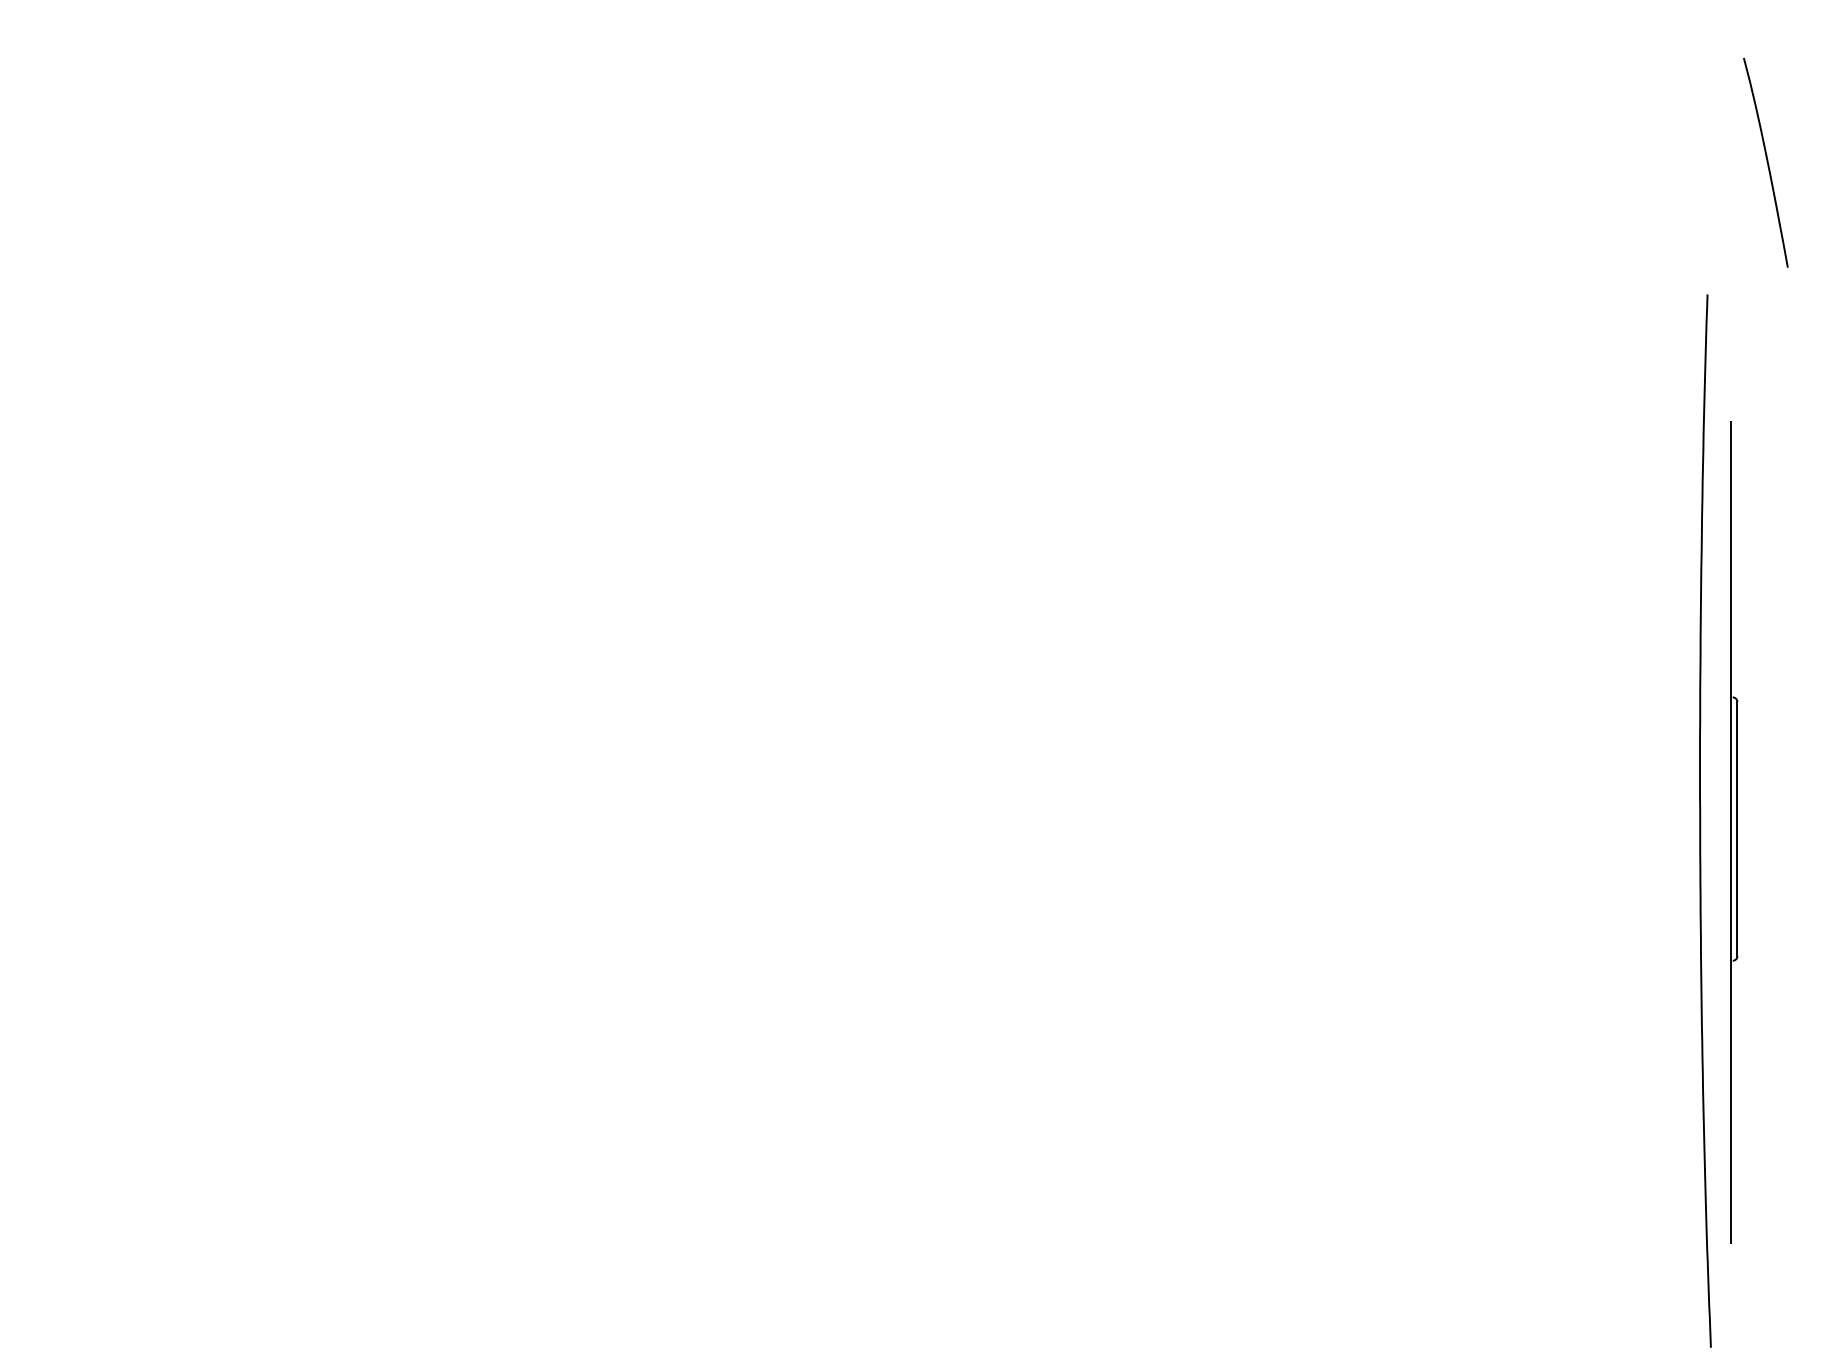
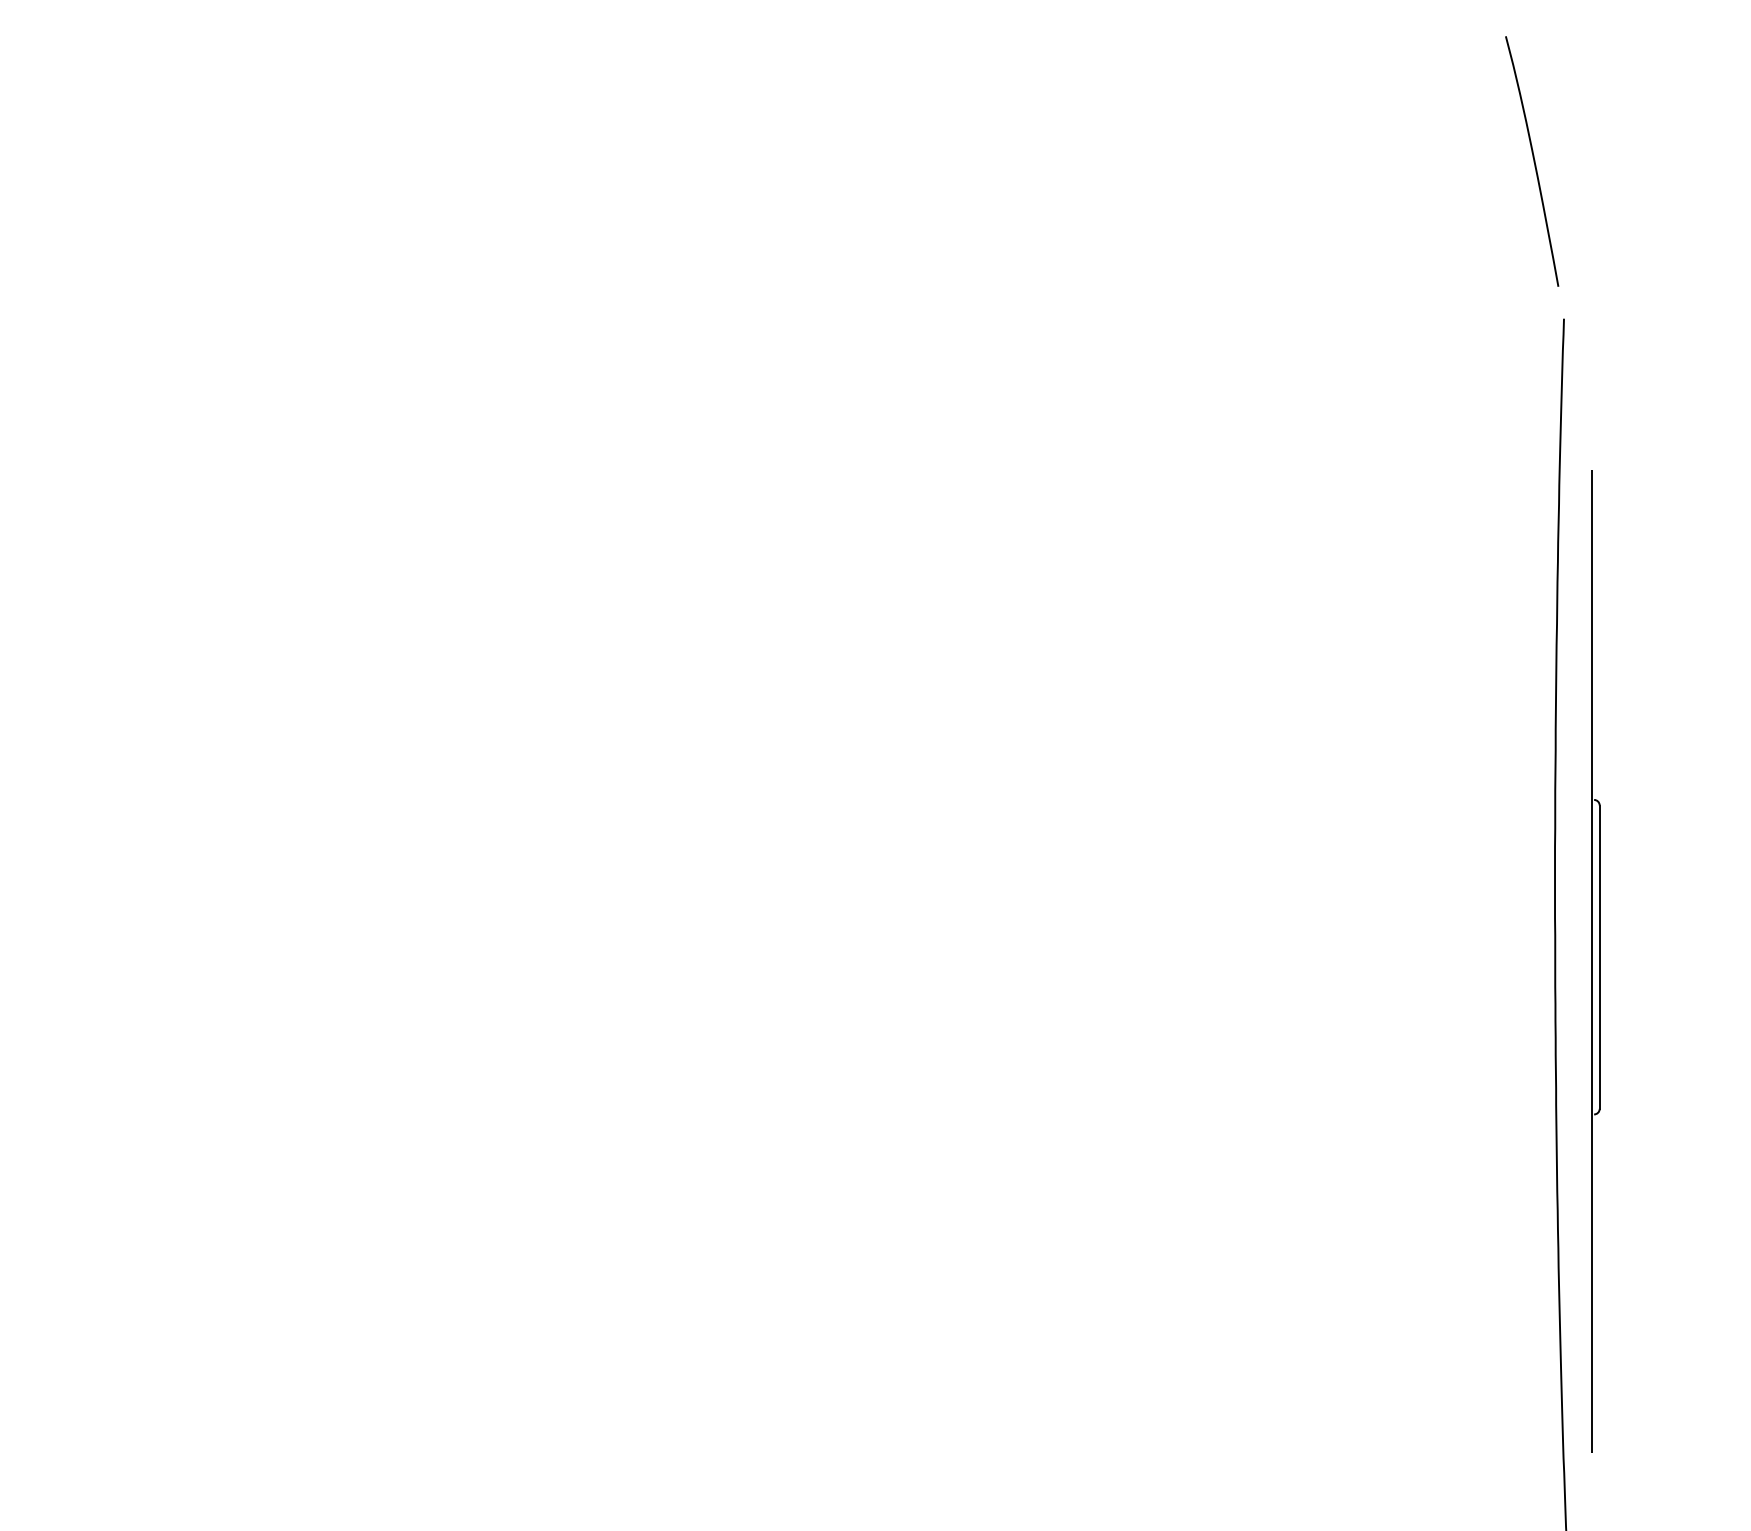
curve: (1766, 162) -> (1532, 161), moved

